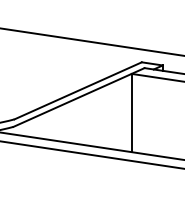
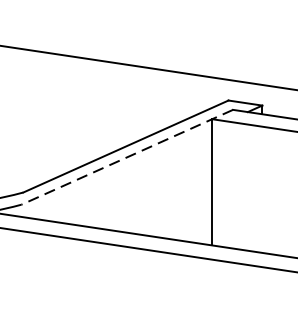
line: (79, 97) -> (128, 157), solid -> dashed

